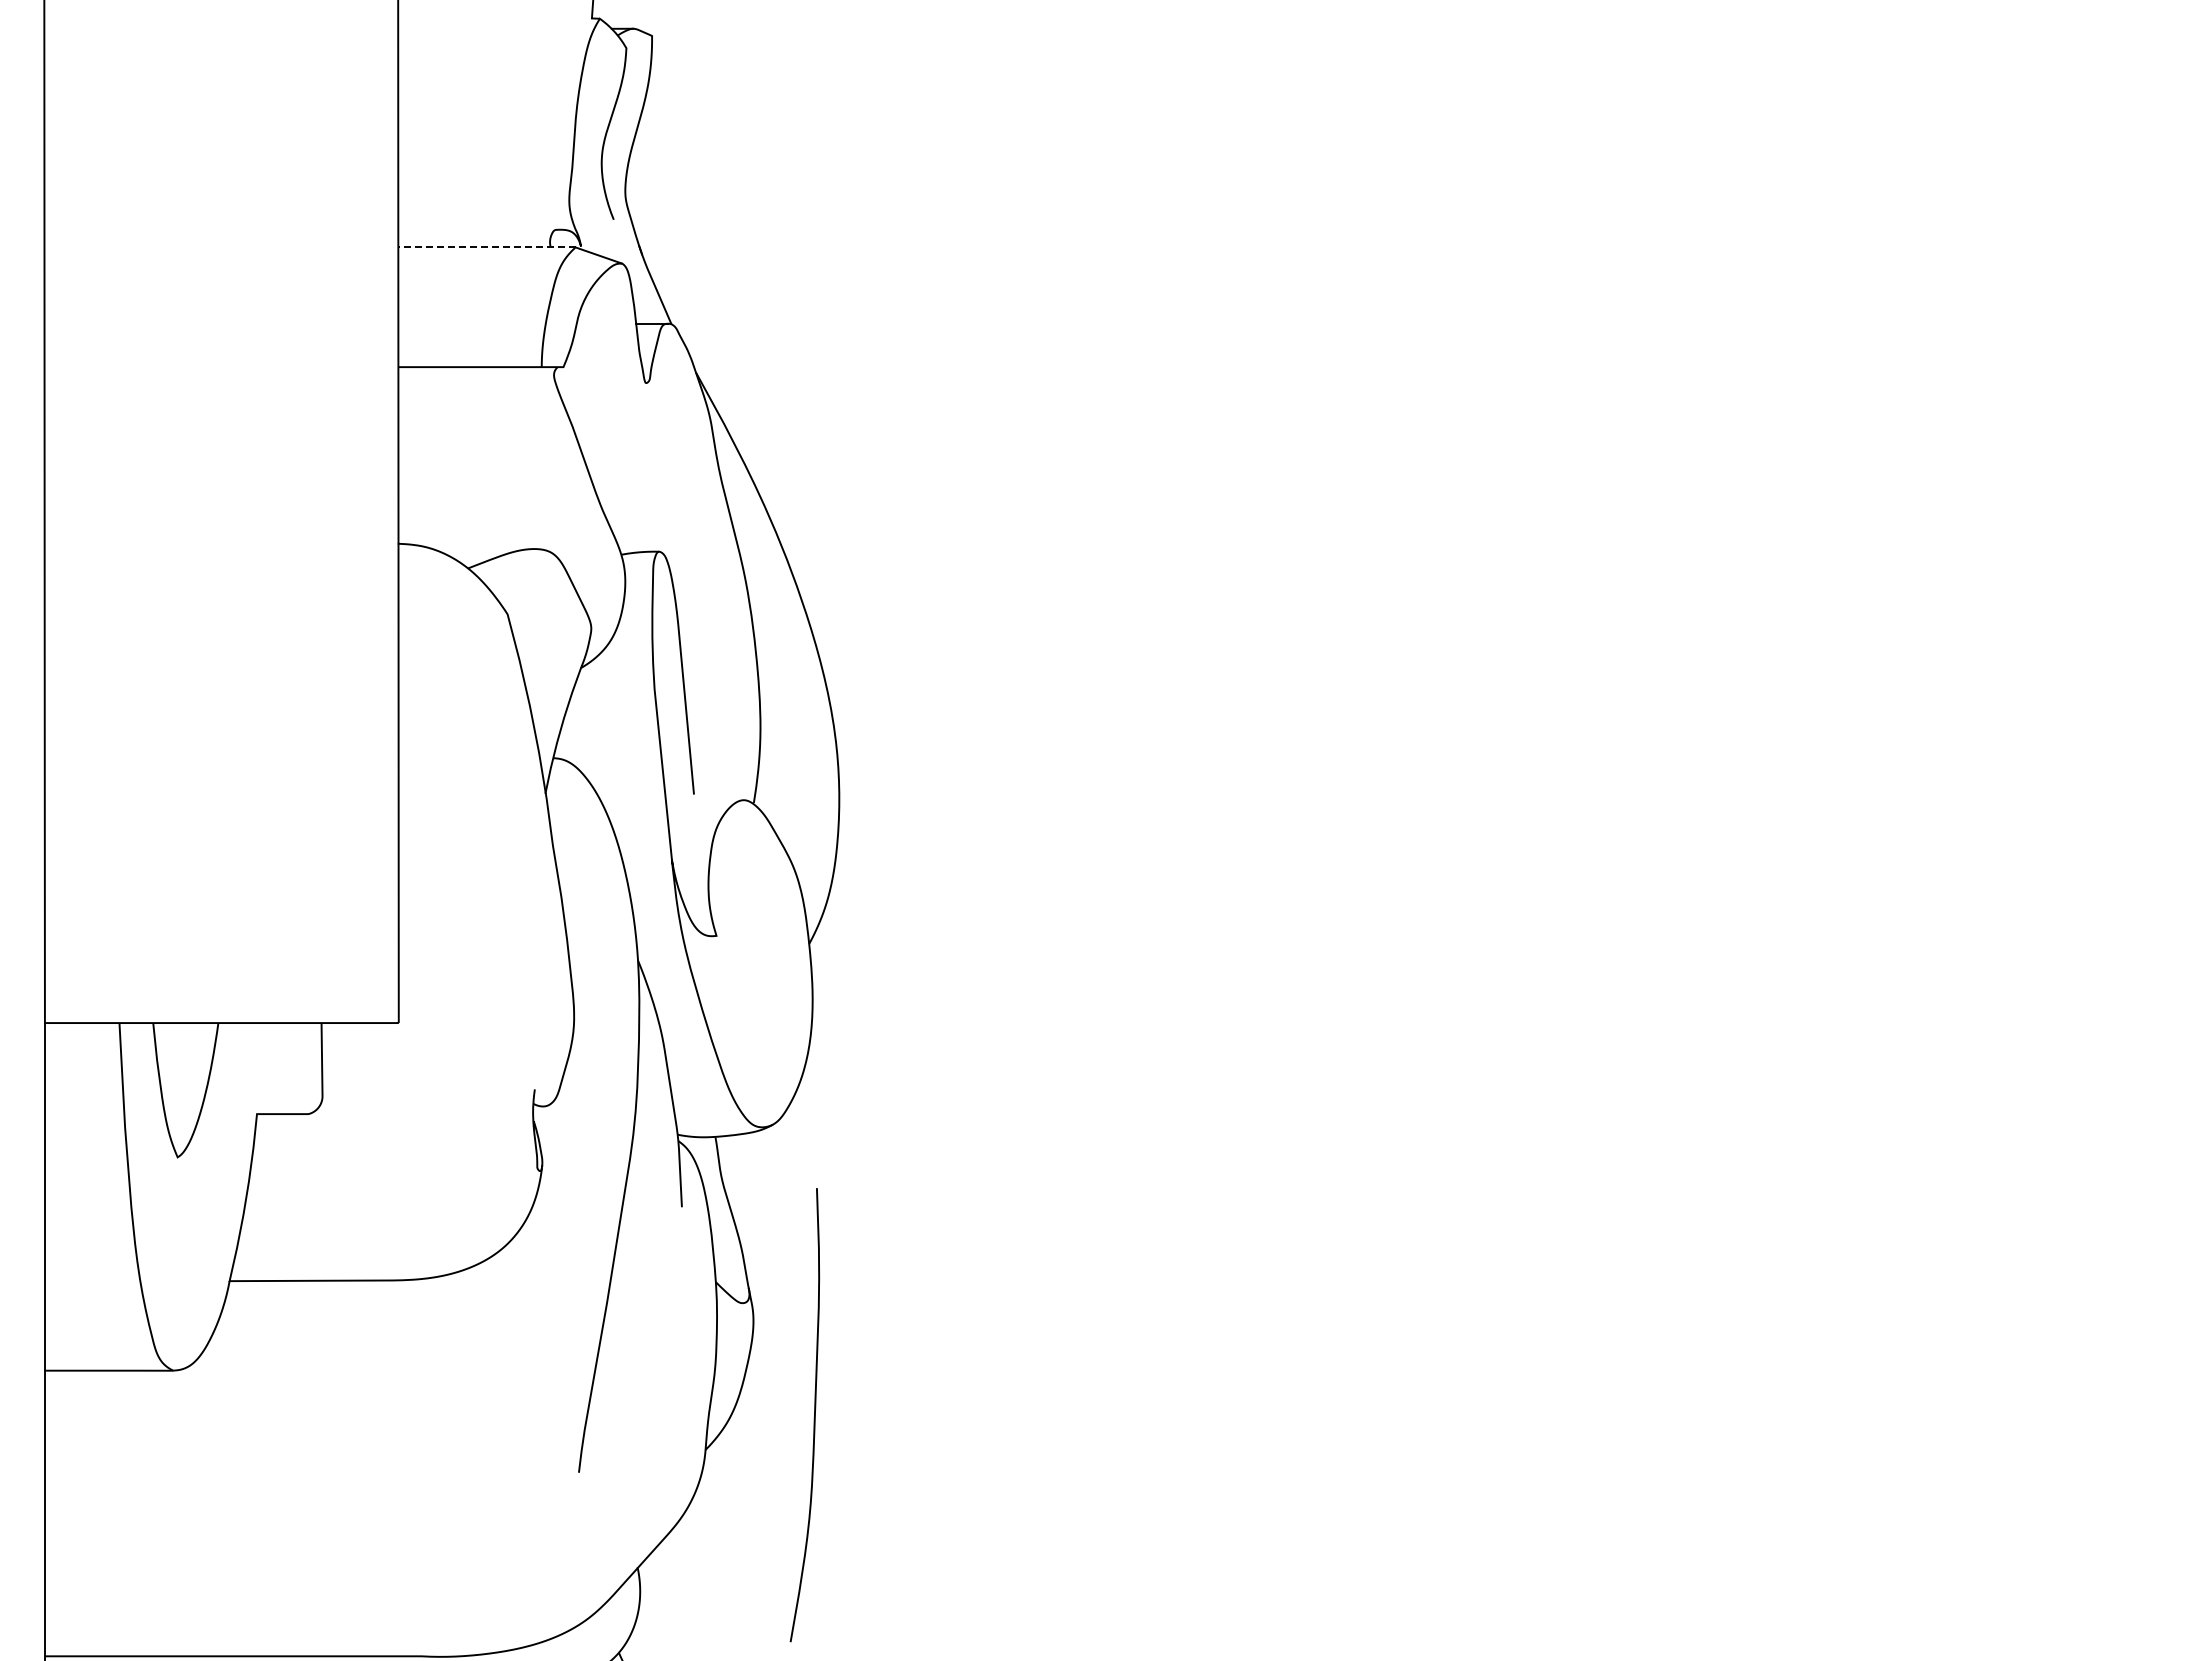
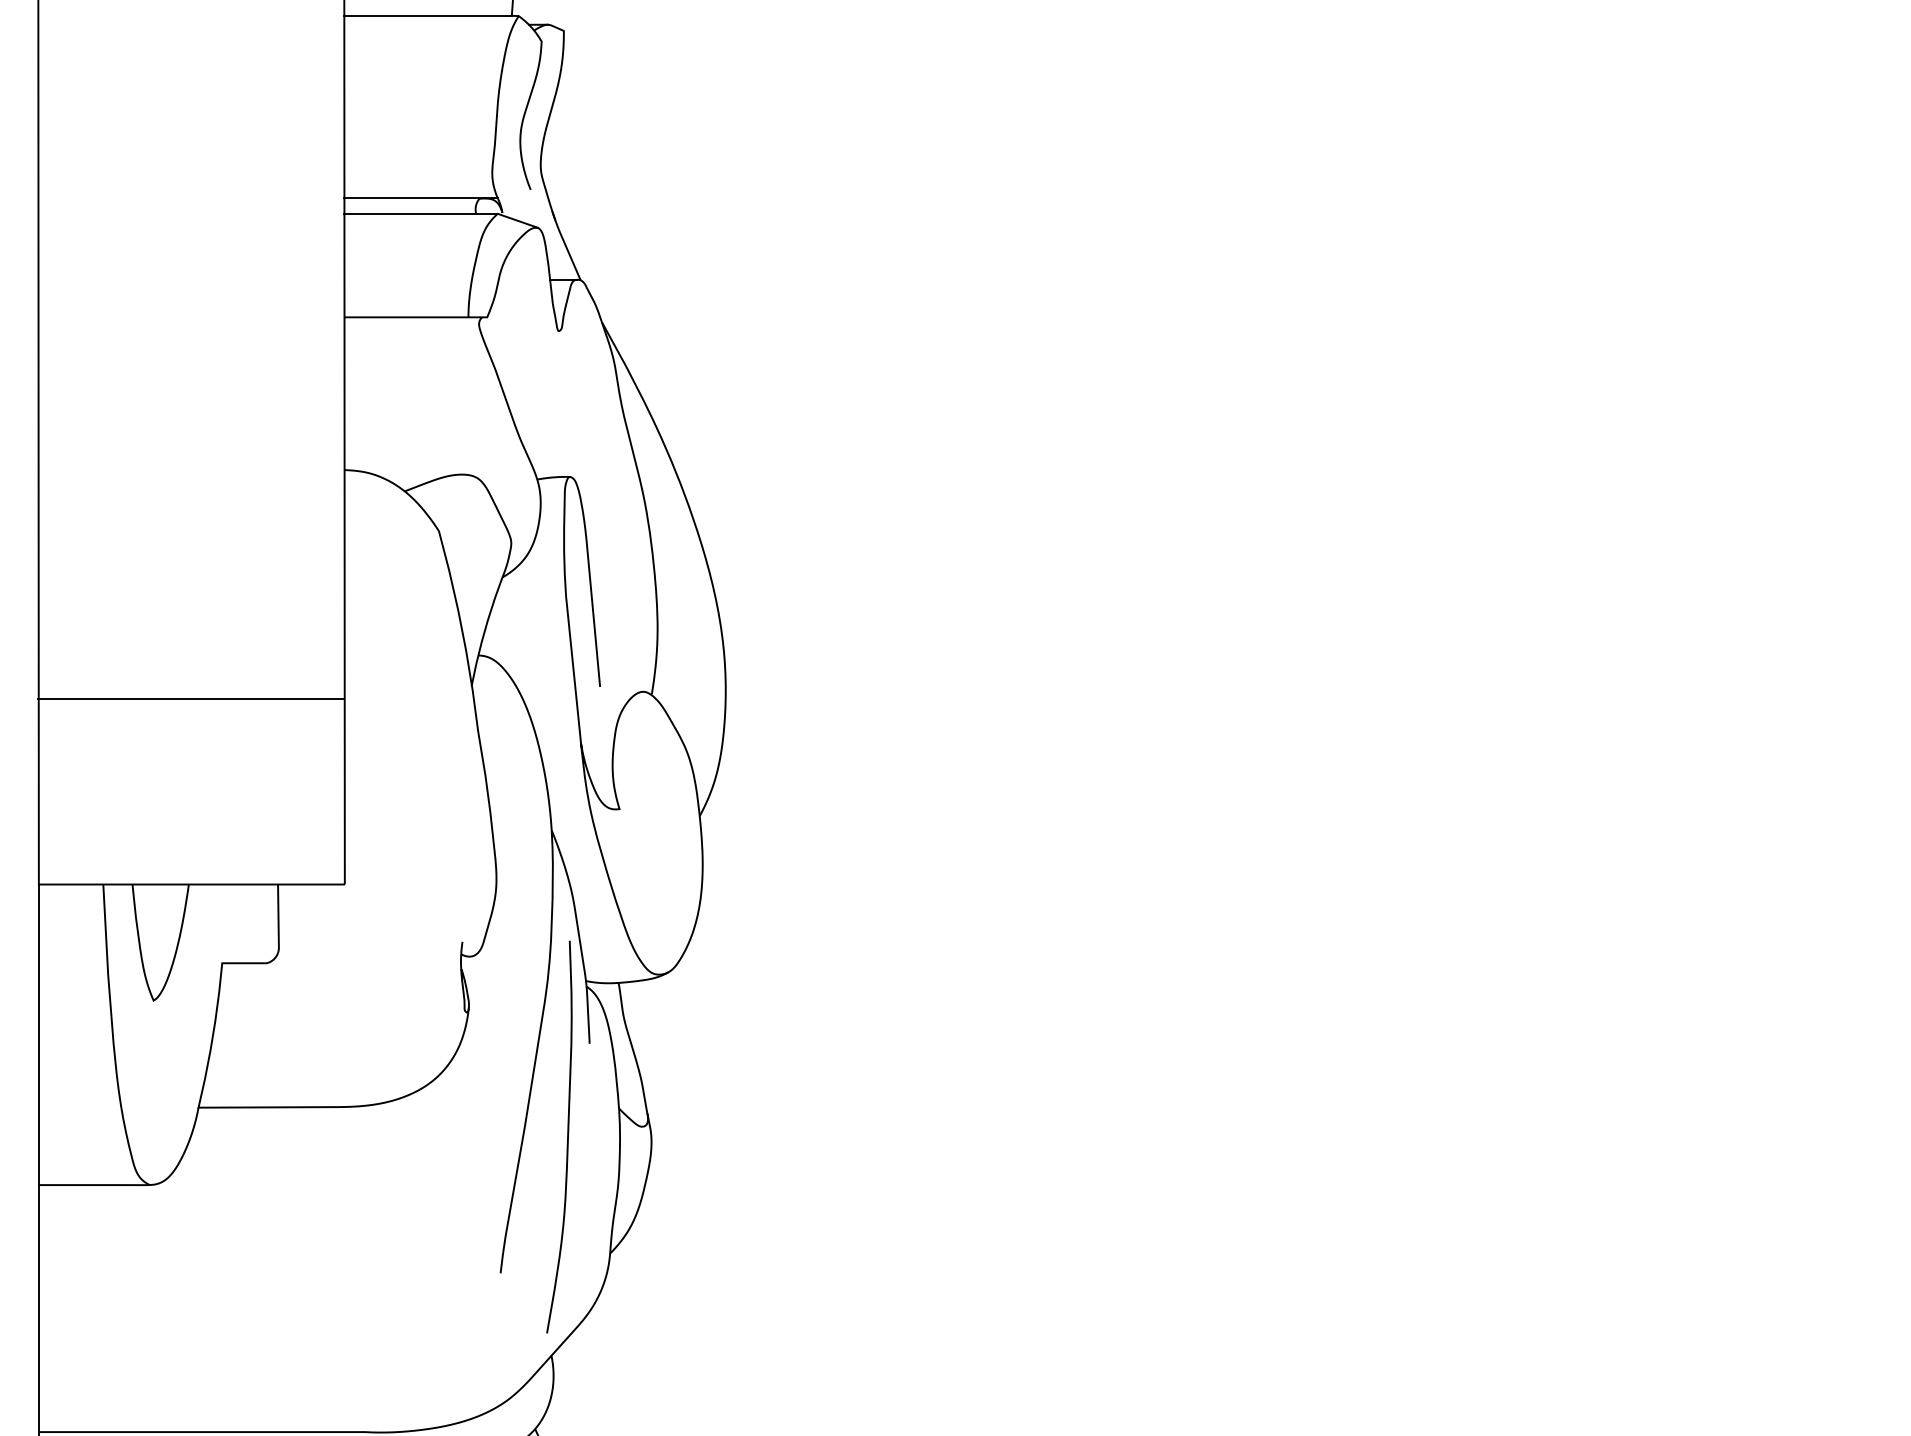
line: (494, 18) -> (427, 15), added
line: (486, 228) -> (420, 197), added
line: (486, 247) -> (420, 213), dashed -> solid
line: (220, 808) -> (190, 698), added
curve: (813, 1418) -> (566, 1139), moved

